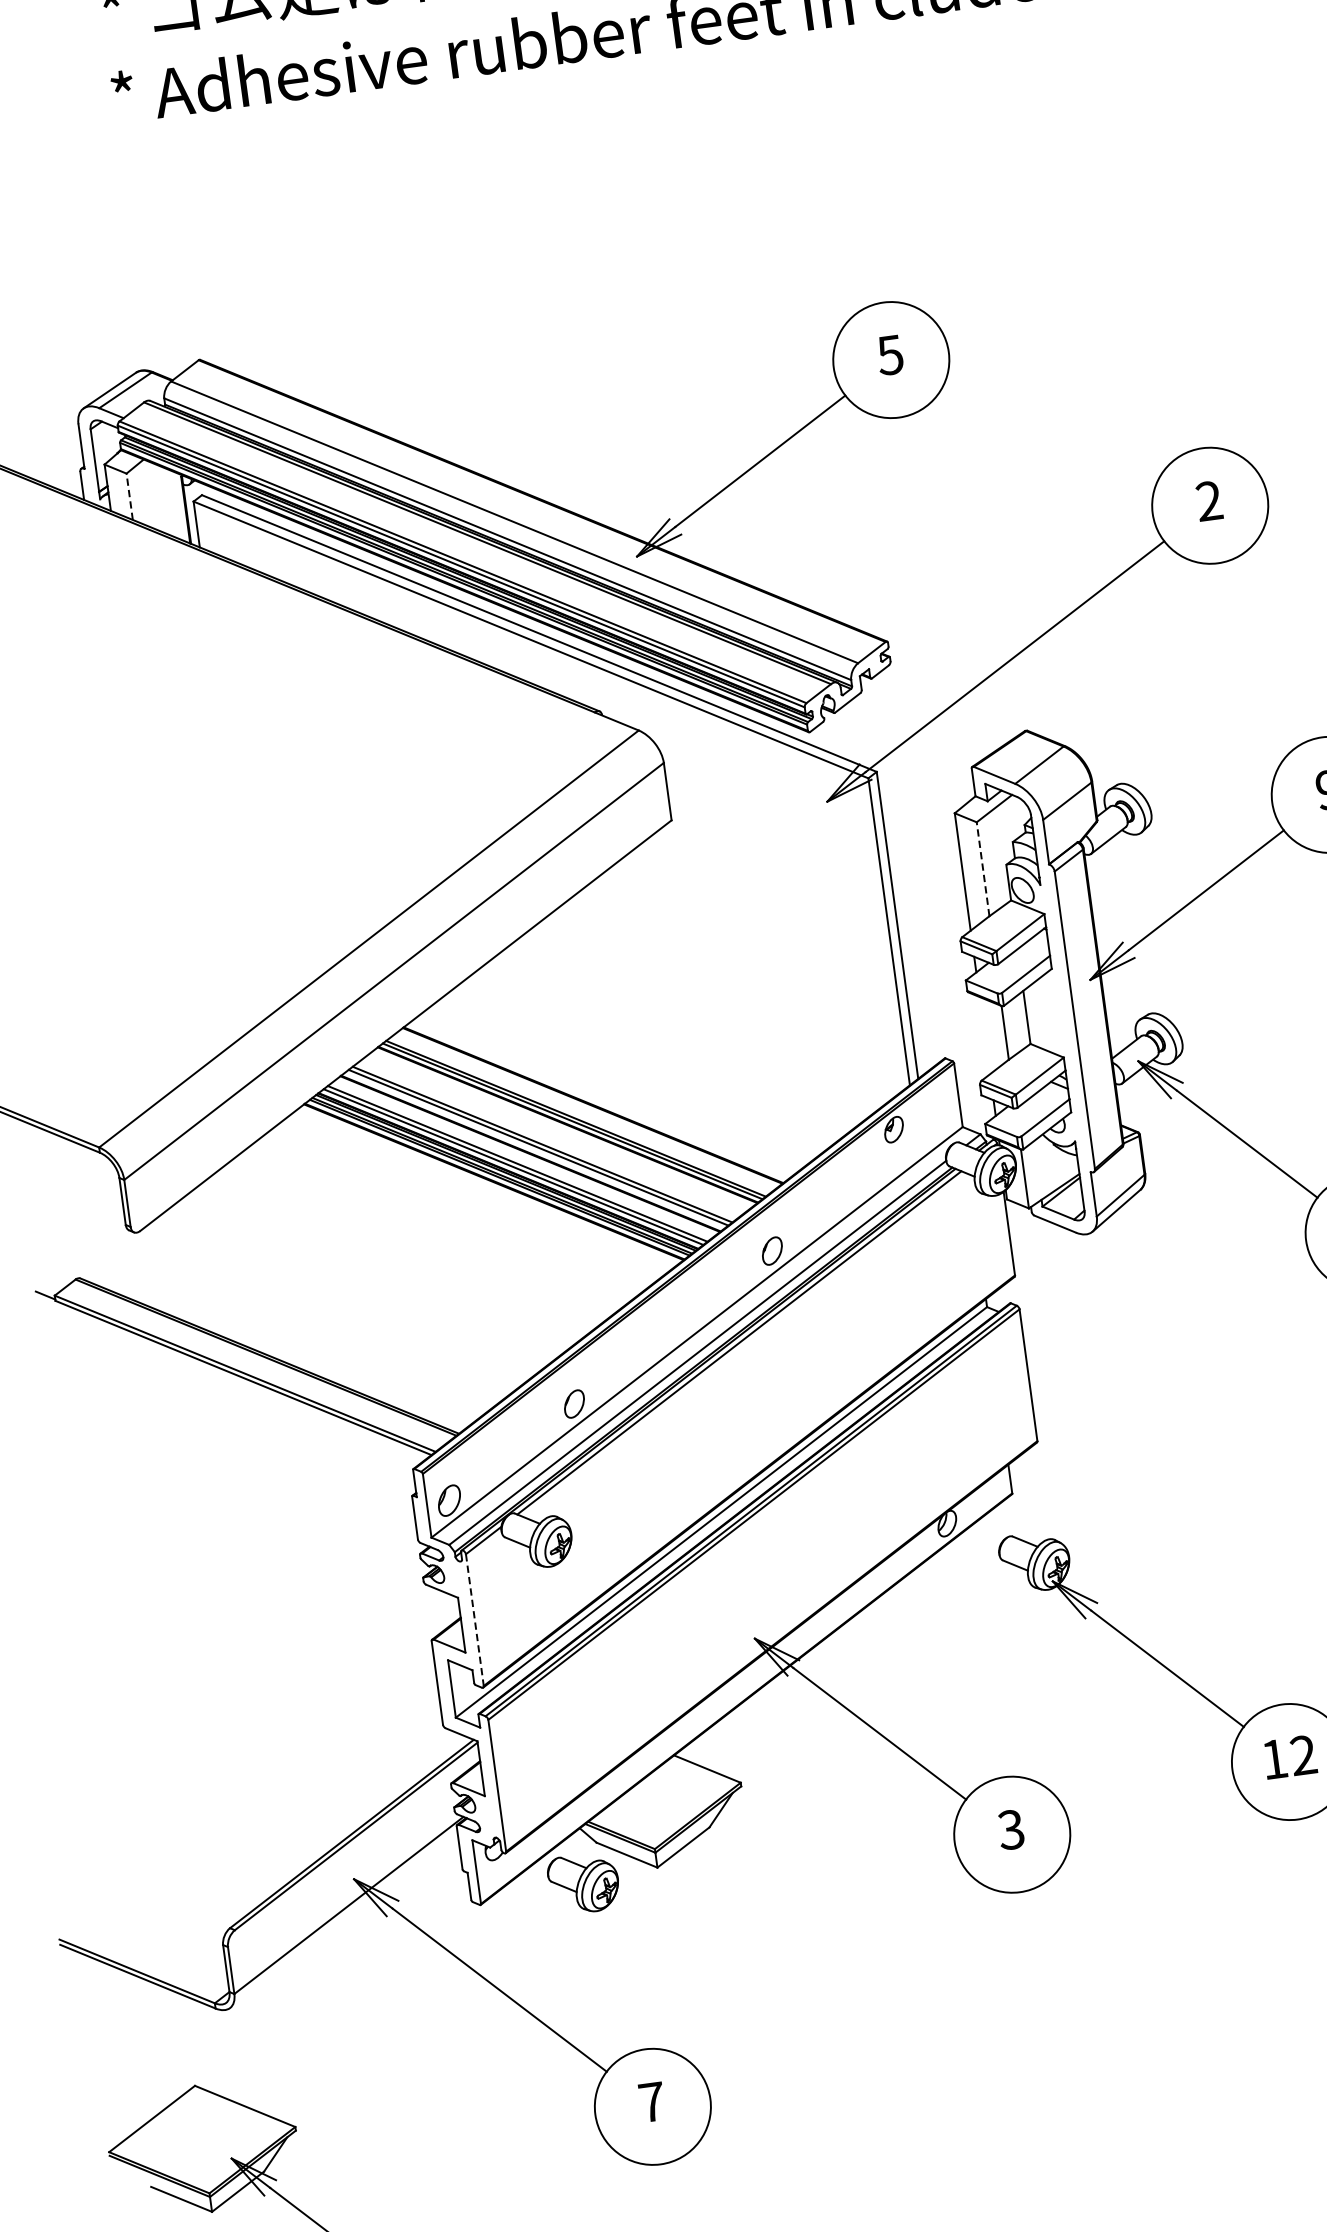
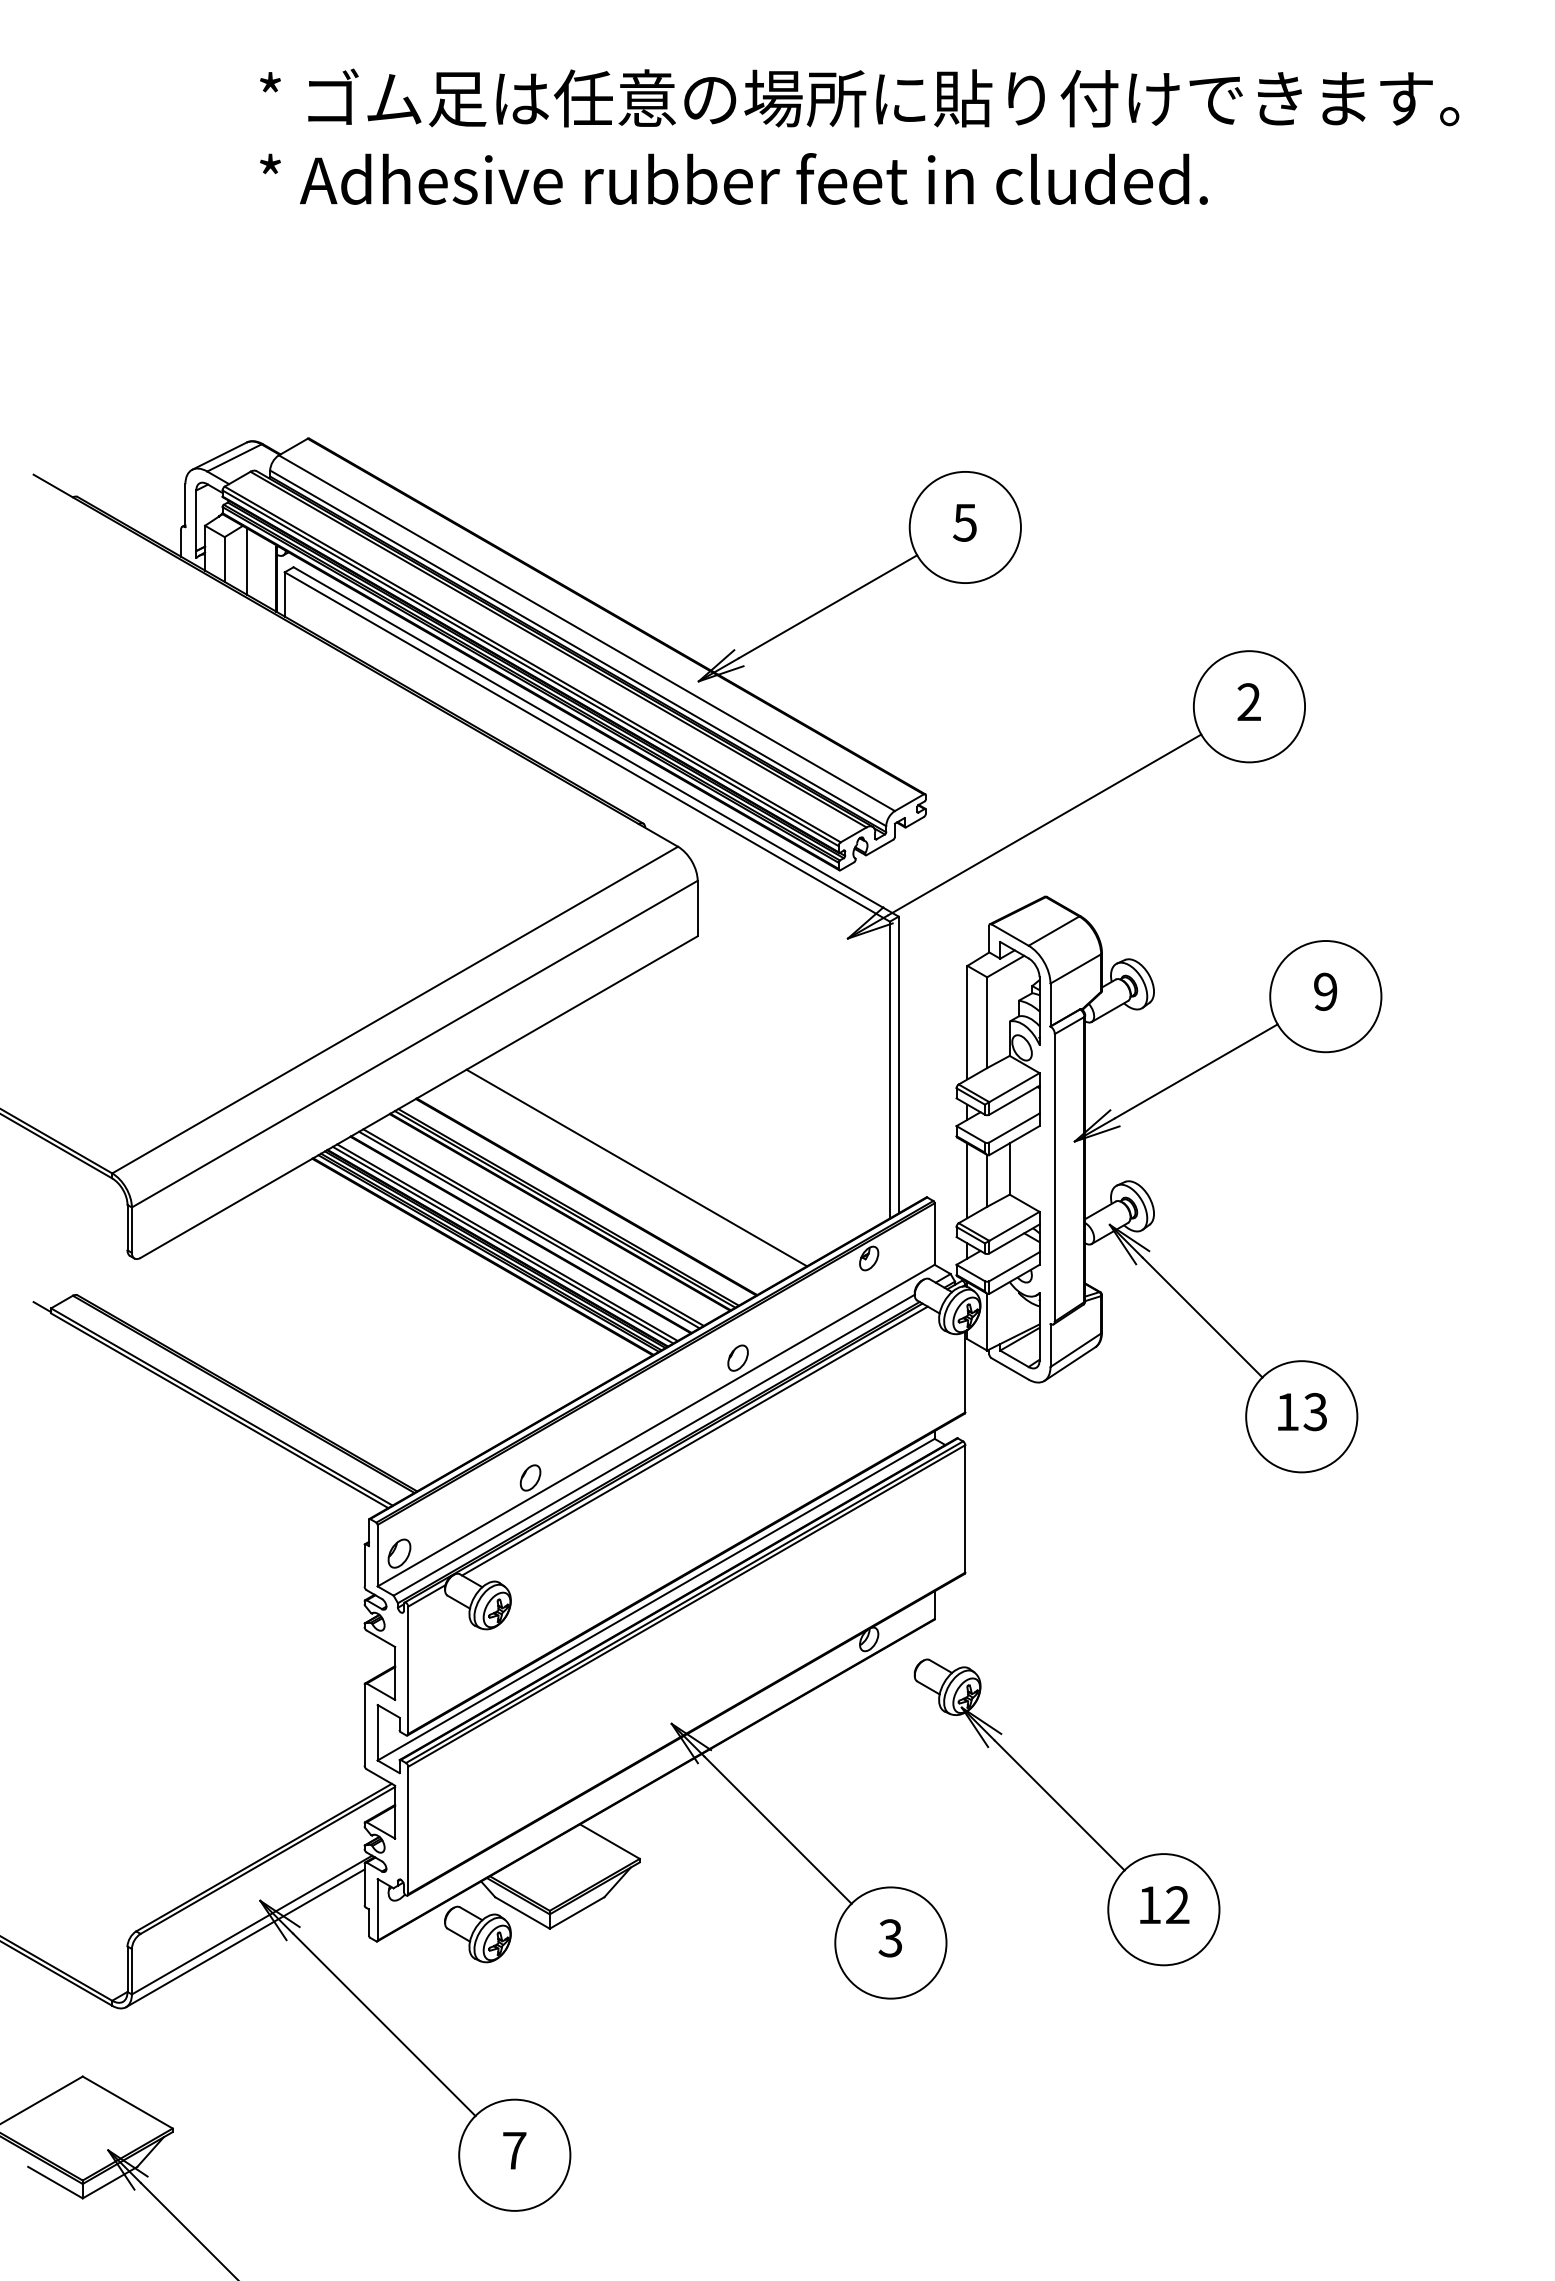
line: (152, 495) -> (246, 561), added
line: (129, 496) -> (224, 559), dashed -> solid
line: (983, 869) -> (987, 1022), dashed -> solid
line: (984, 1035) -> (967, 1180), added
line: (640, 1068) -> (636, 1167), added
line: (475, 1620) -> (408, 1670), dashed -> solid
line: (344, 1920) -> (245, 1938), added

